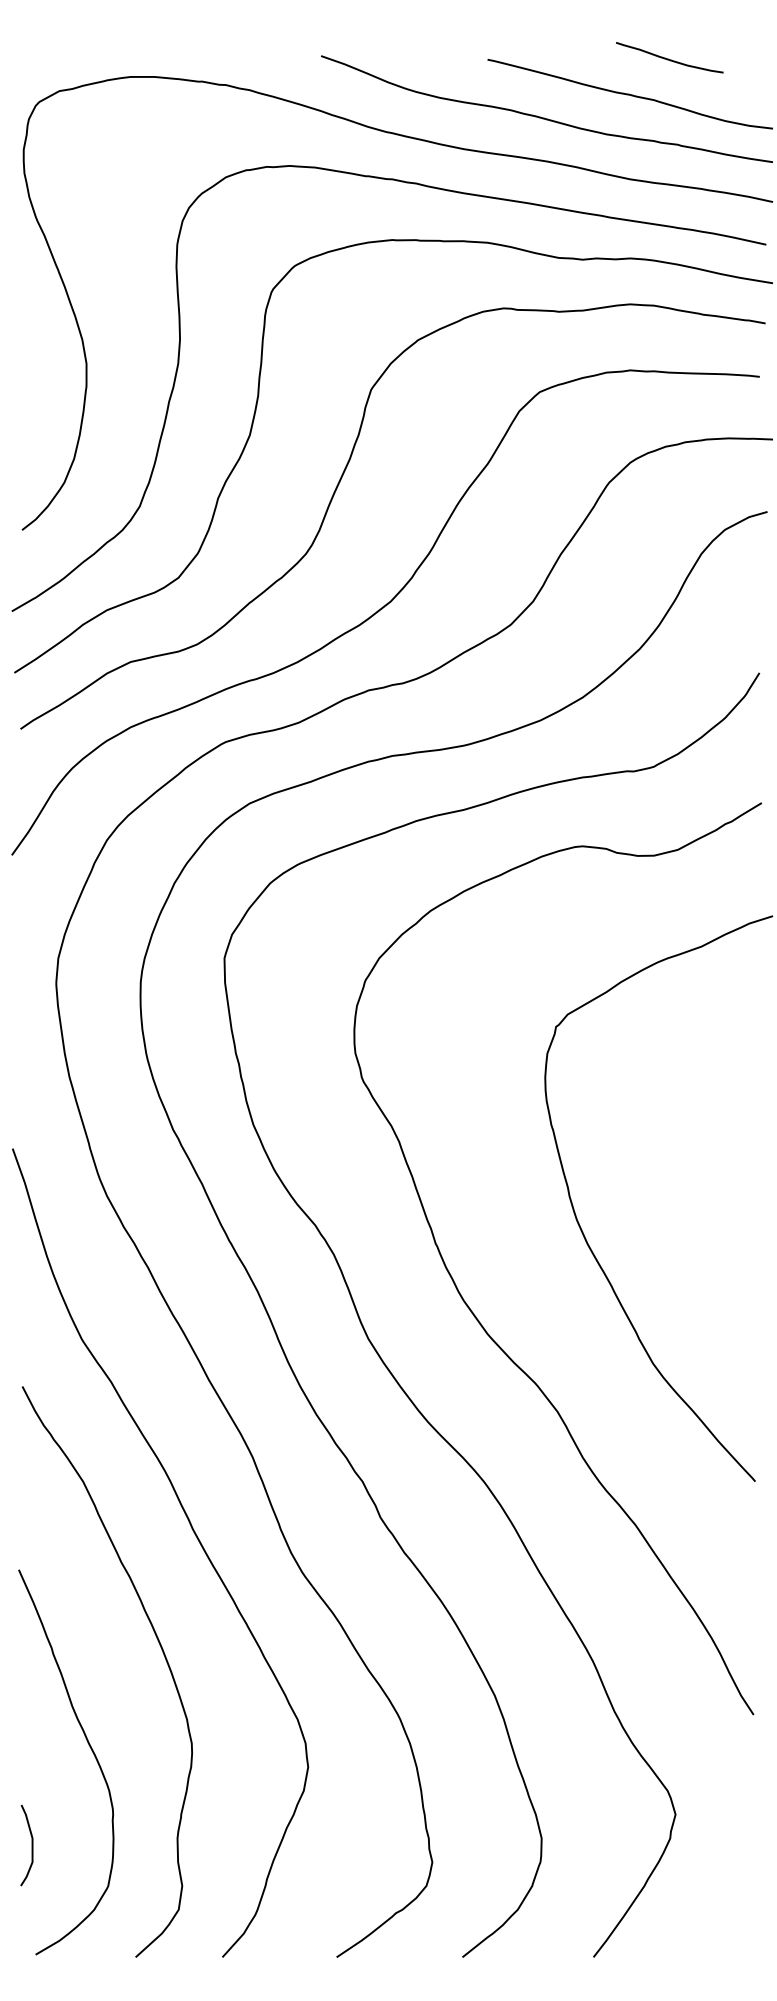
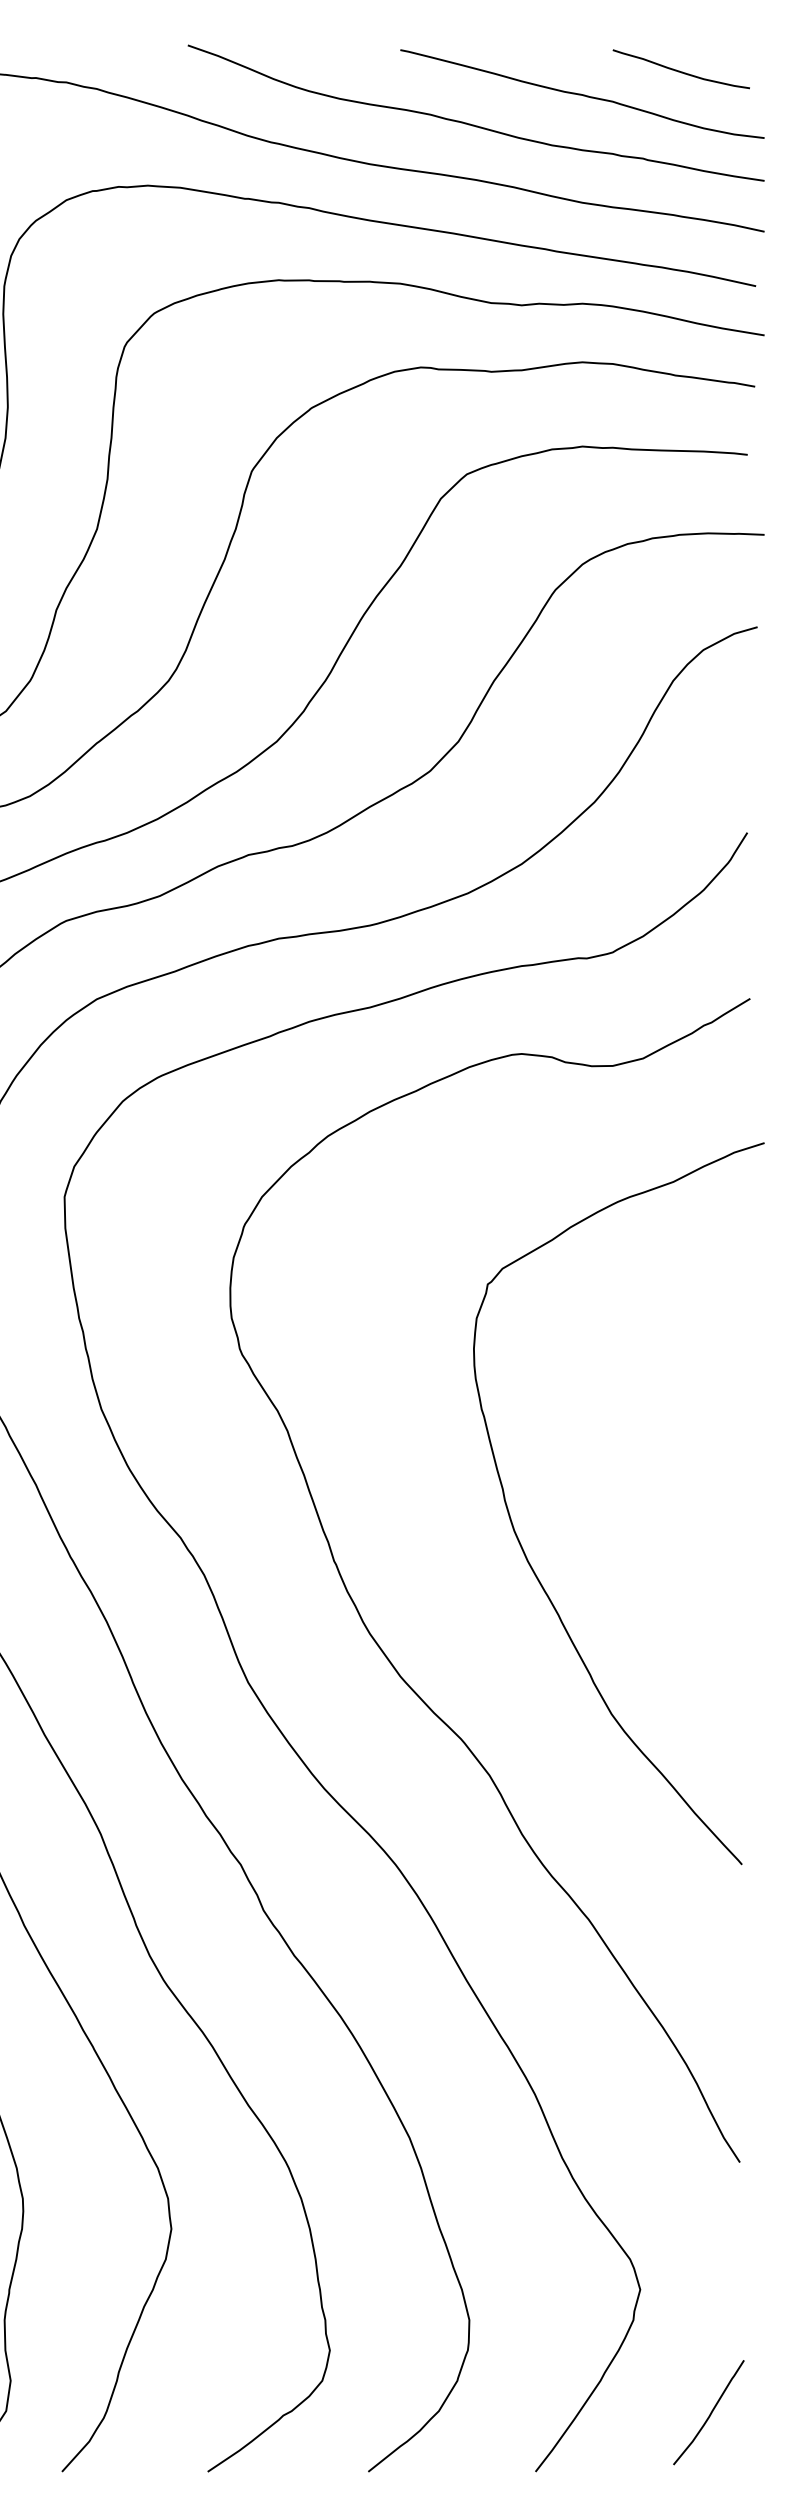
curve: (668, 58) -> (679, 70), moved
curve: (730, 1910) -> (710, 2412), added

